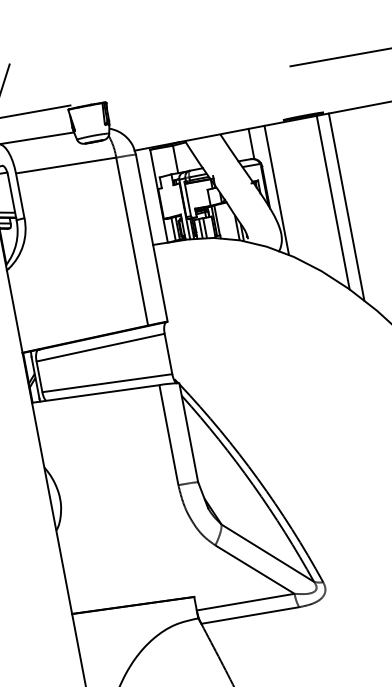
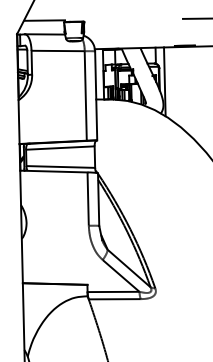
line: (332, 201) -> (192, 92), removed
line: (346, 207) -> (199, 96), removed

